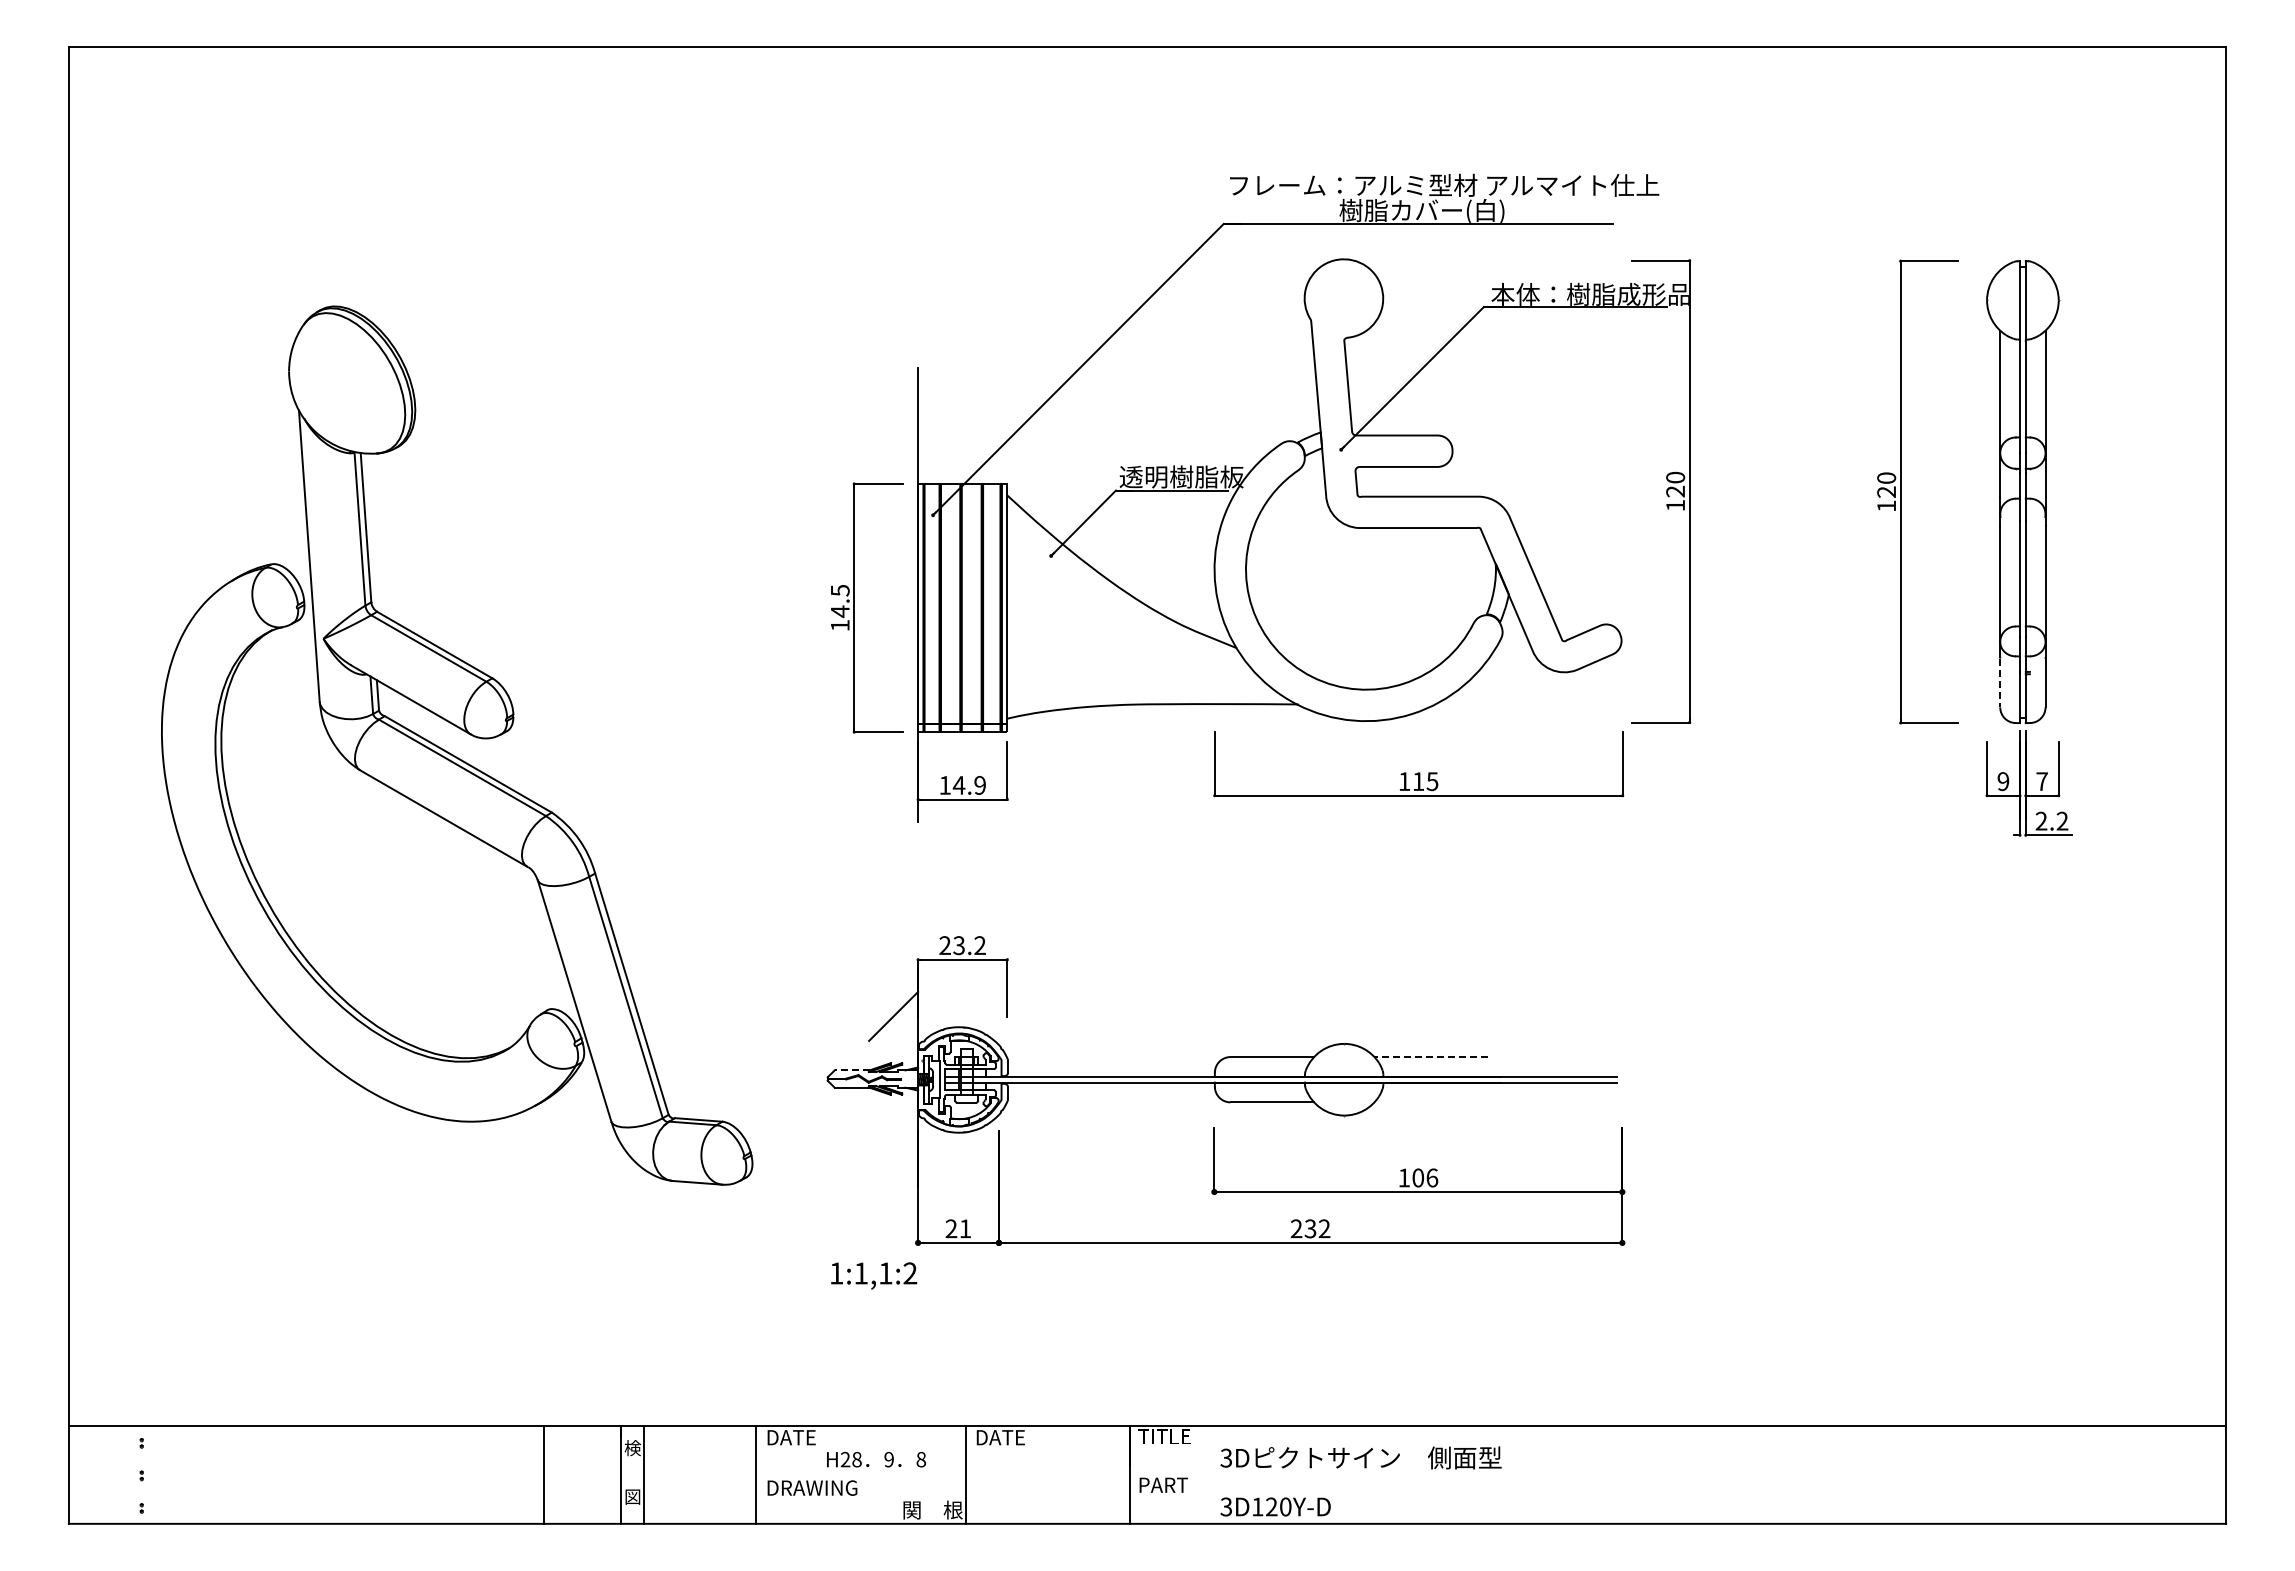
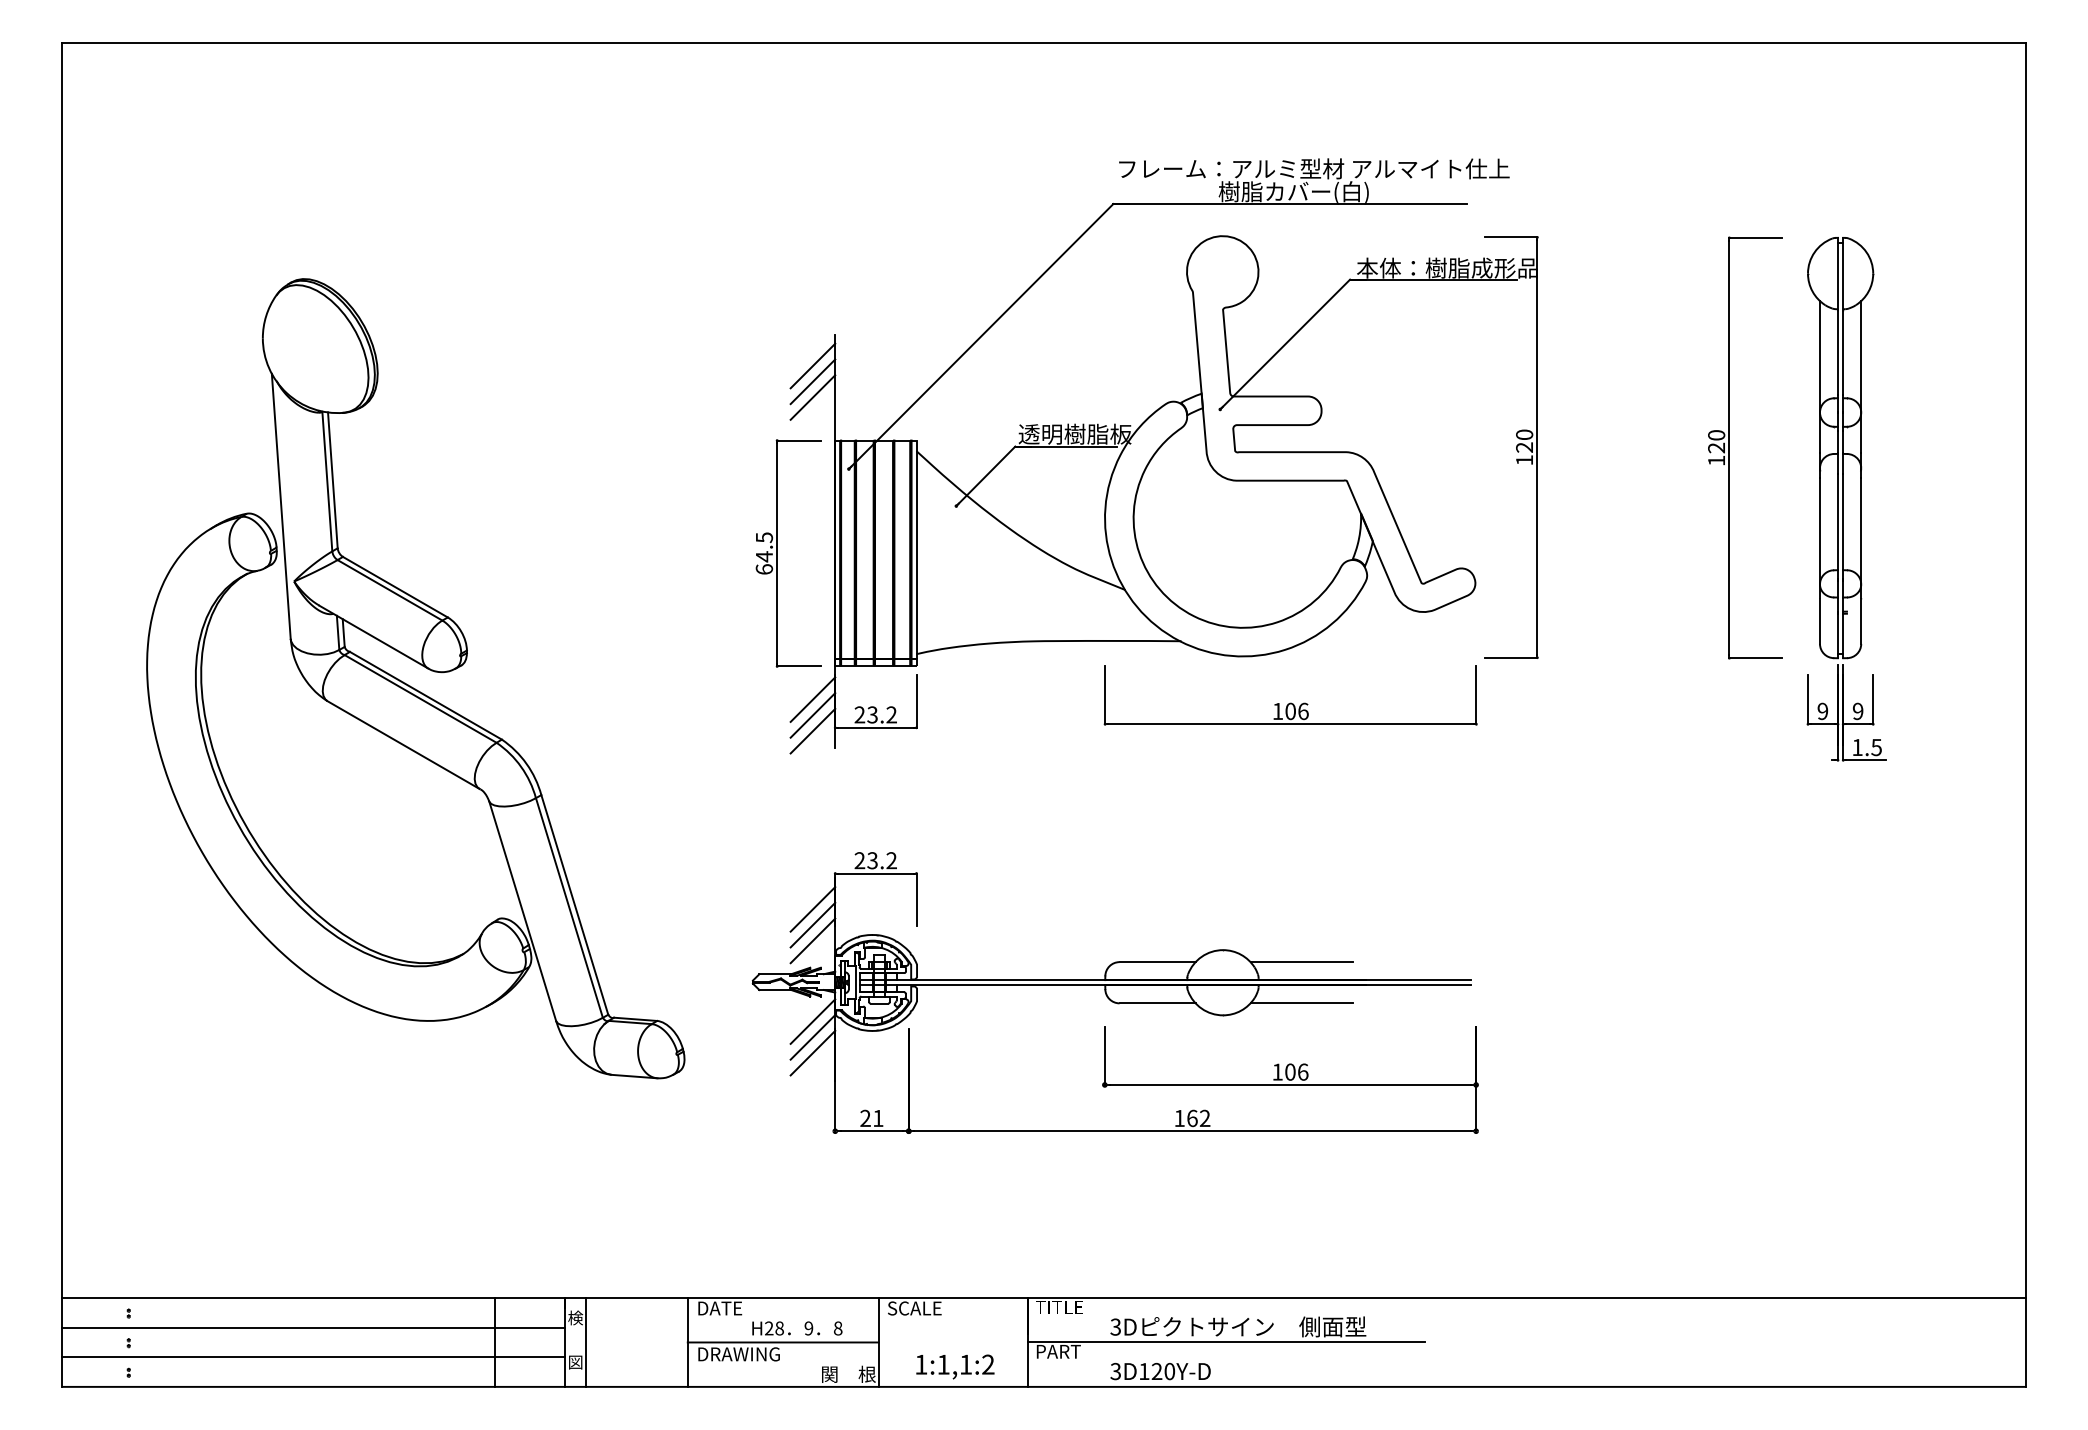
line: (893, 401) -> (812, 365), added
line: (893, 418) -> (812, 381), added
line: (893, 436) -> (812, 397), added
text: (839, 625) -> (763, 569), 14.5 -> 64.5
line: (2000, 683) -> (1820, 622), dashed -> solid
line: (893, 768) -> (812, 699), added
text: (1425, 781) -> (1296, 711), 115 -> 106
text: (2041, 781) -> (1857, 711), 7 -> 9
line: (893, 785) -> (812, 715), added
text: (962, 785) -> (875, 715), 14.9 -> 23.2
line: (893, 802) -> (812, 730), added
text: (2051, 820) -> (1866, 746), 2.2 -> 1.5
line: (893, 998) -> (812, 908), added
line: (893, 1033) -> (812, 940), added
line: (1431, 1057) -> (1302, 962), dashed -> solid
line: (851, 1070) -> (774, 974), dashed -> solid
line: (1430, 1102) -> (1301, 1003), added
line: (893, 1121) -> (812, 1020), added
line: (893, 1139) -> (812, 1037), added
line: (893, 1156) -> (812, 1052), added
text: (1303, 1228) -> (1185, 1118), 232 -> 162
text: (874, 1275) -> (955, 1366), moved
text: (1005, 1437) -> (914, 1308), DATE -> SCALE
line: (344, 1458) -> (313, 1327), added
line: (860, 1475) -> (782, 1342), added
line: (1347, 1475) -> (1226, 1342), added
line: (344, 1491) -> (313, 1357), added

